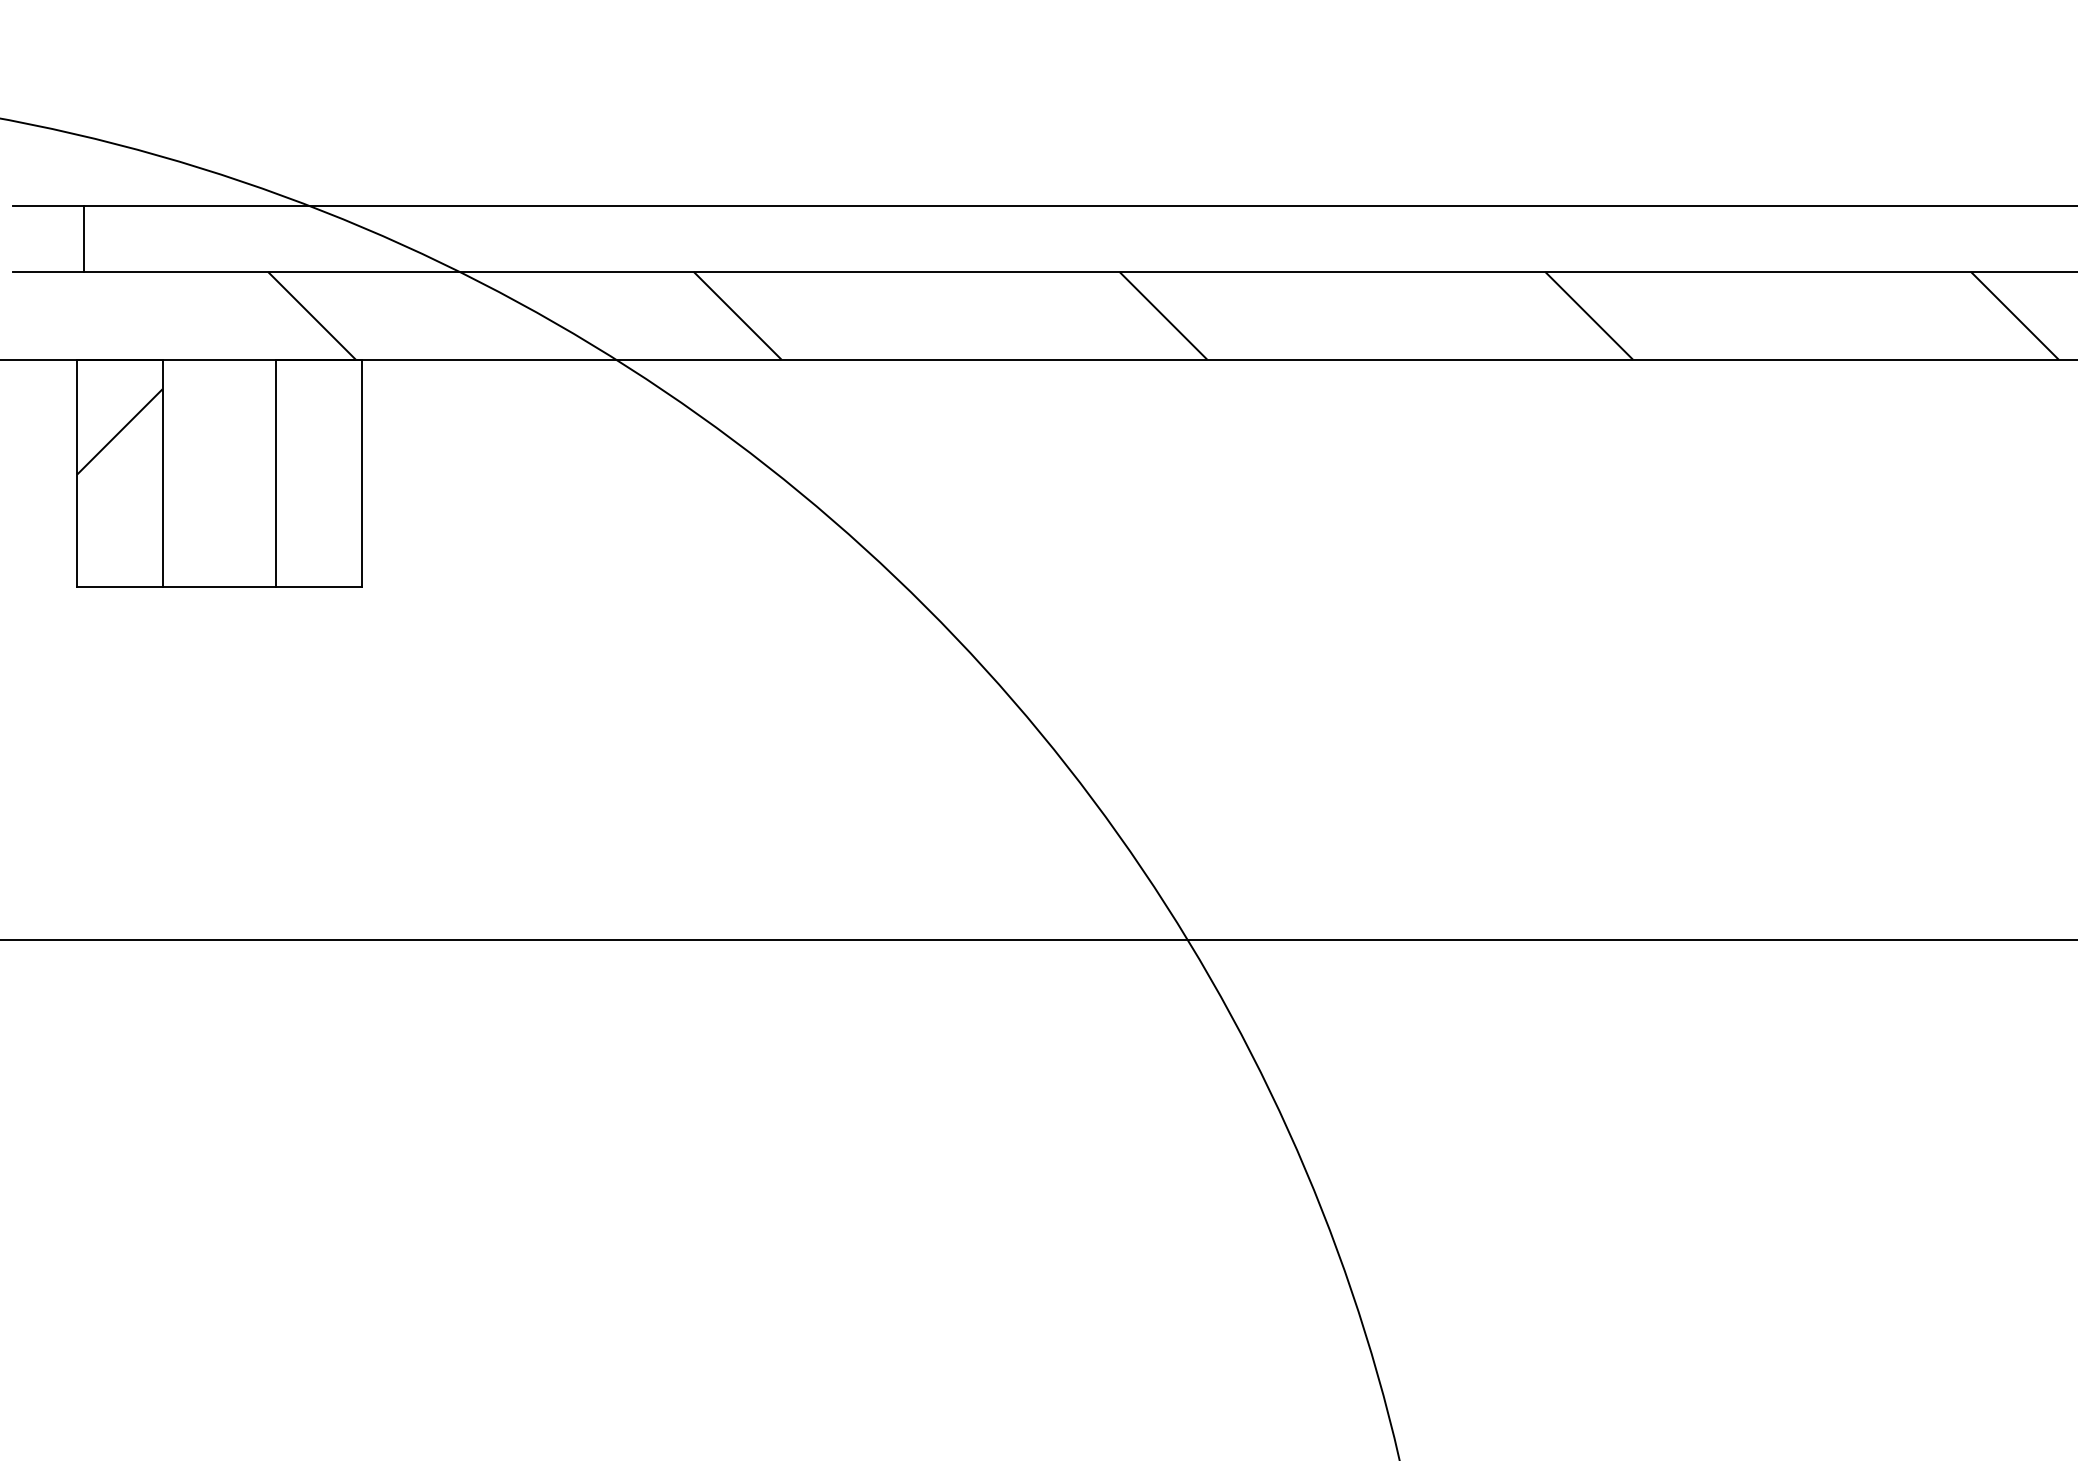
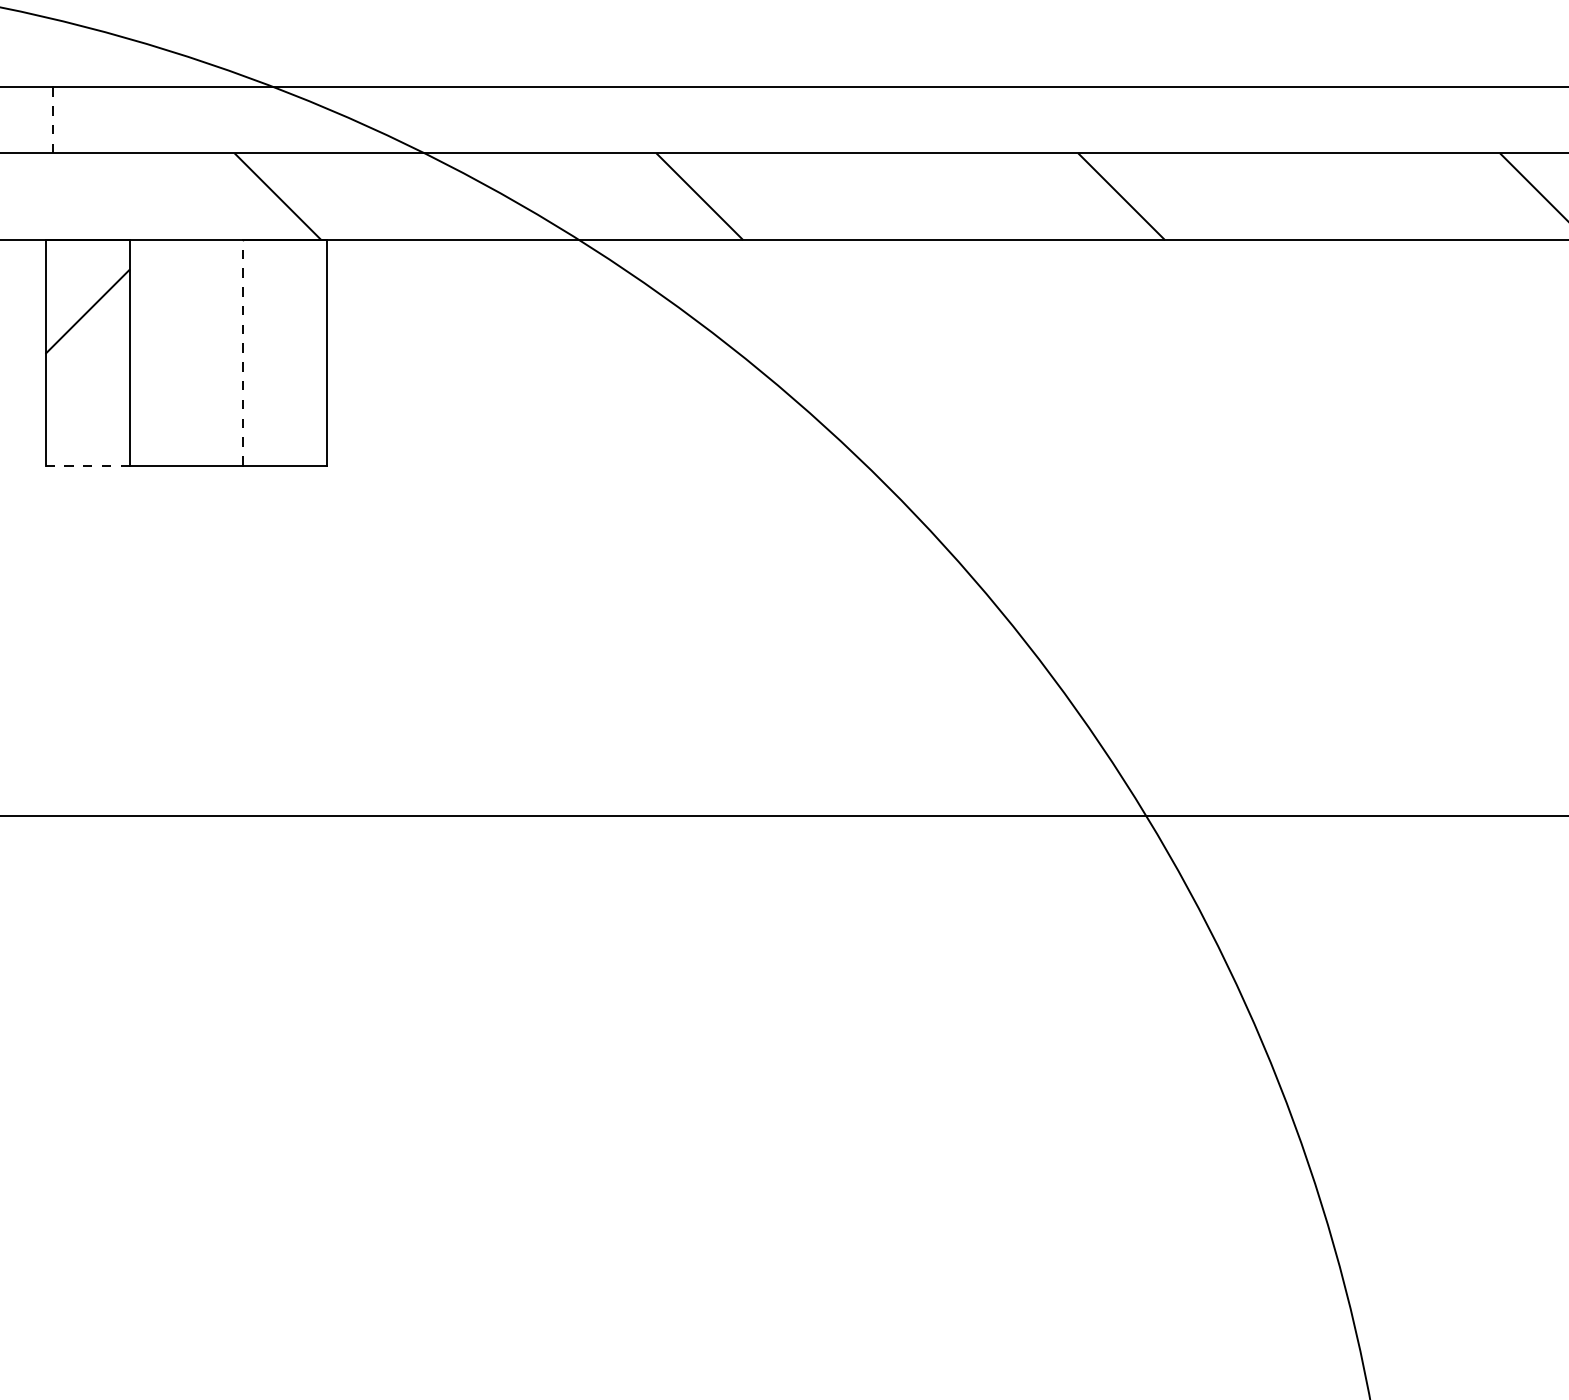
line: (84, 239) -> (52, 121), solid -> dashed
line: (276, 473) -> (242, 352), solid -> dashed
line: (119, 587) -> (87, 465), solid -> dashed

